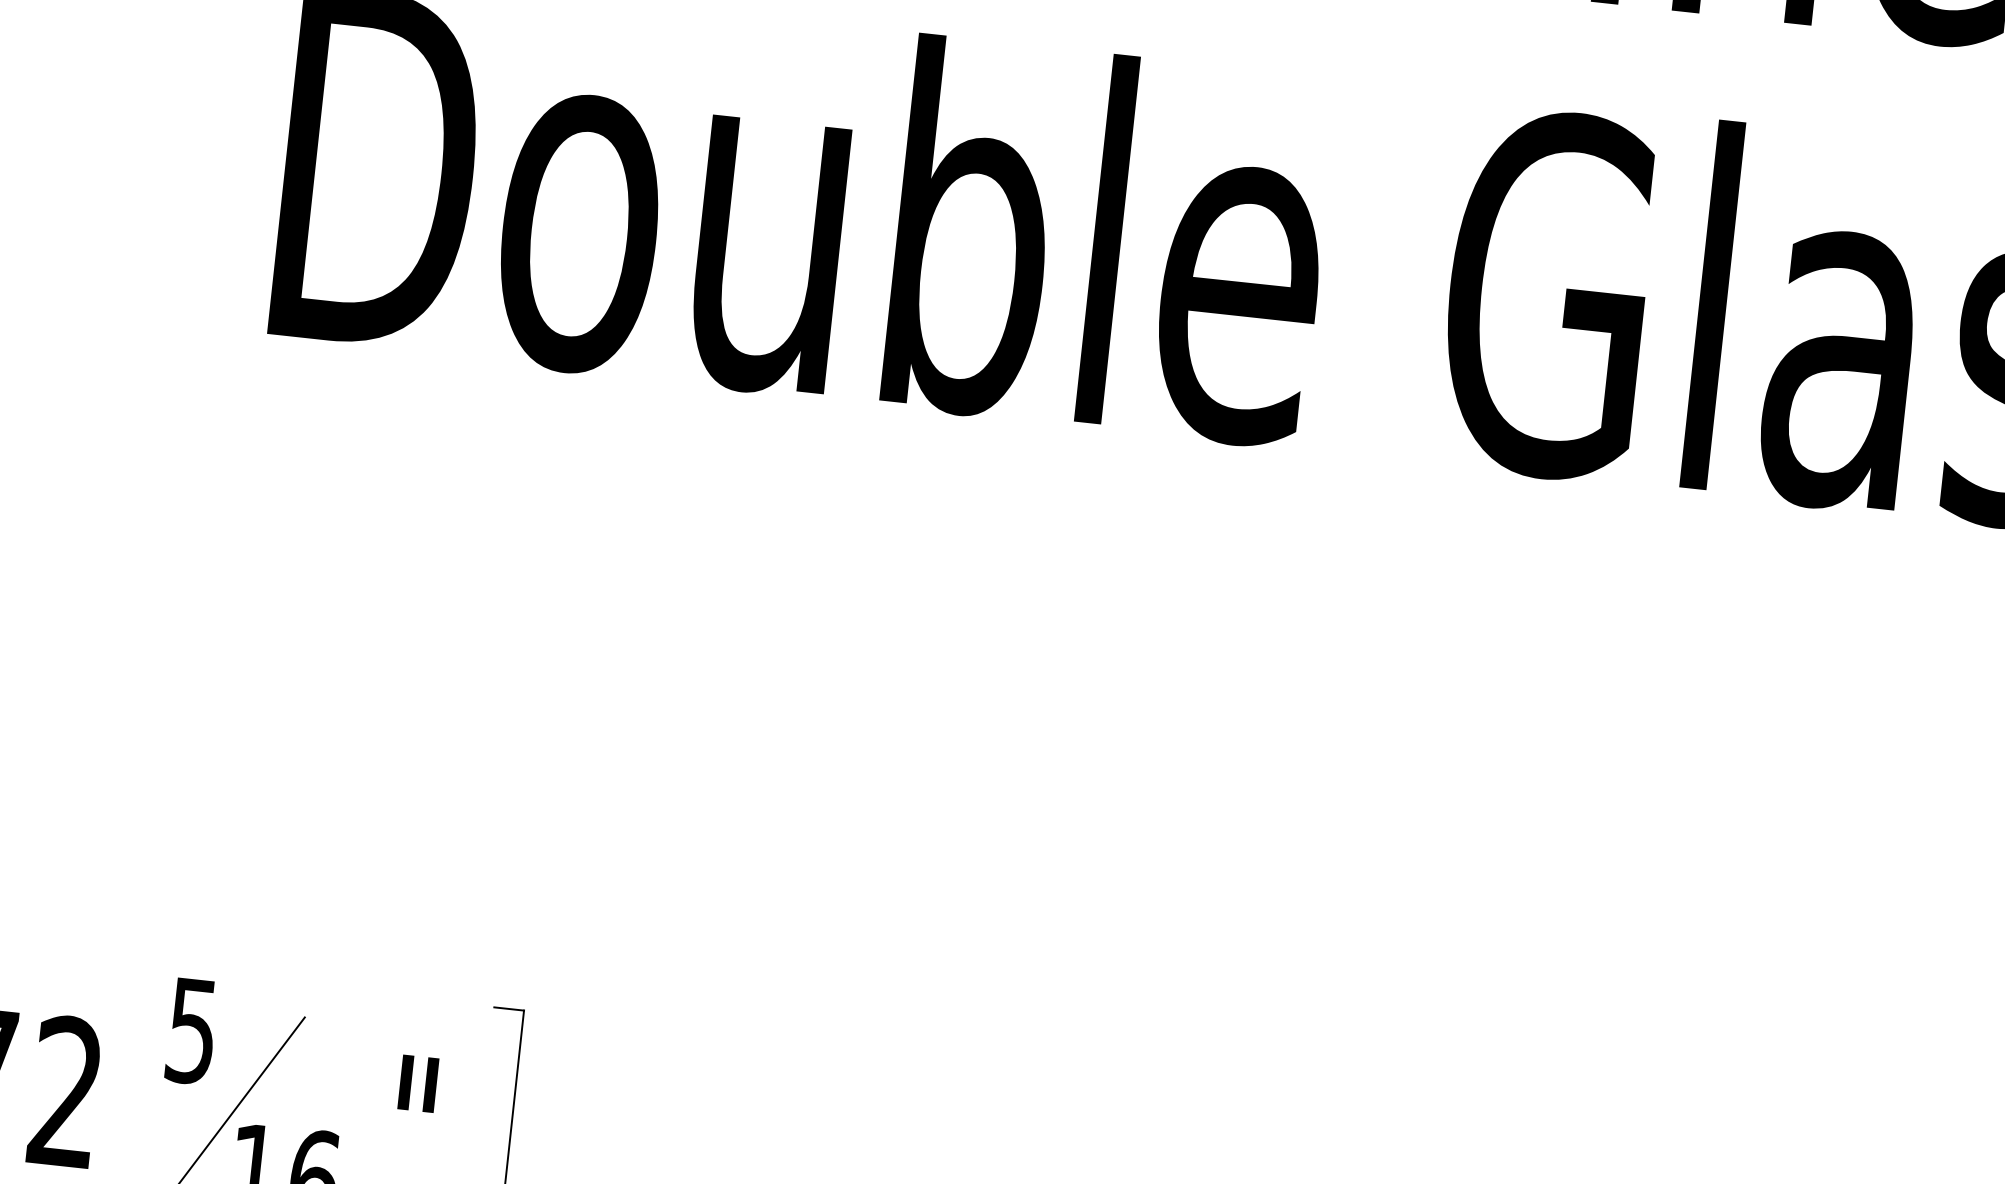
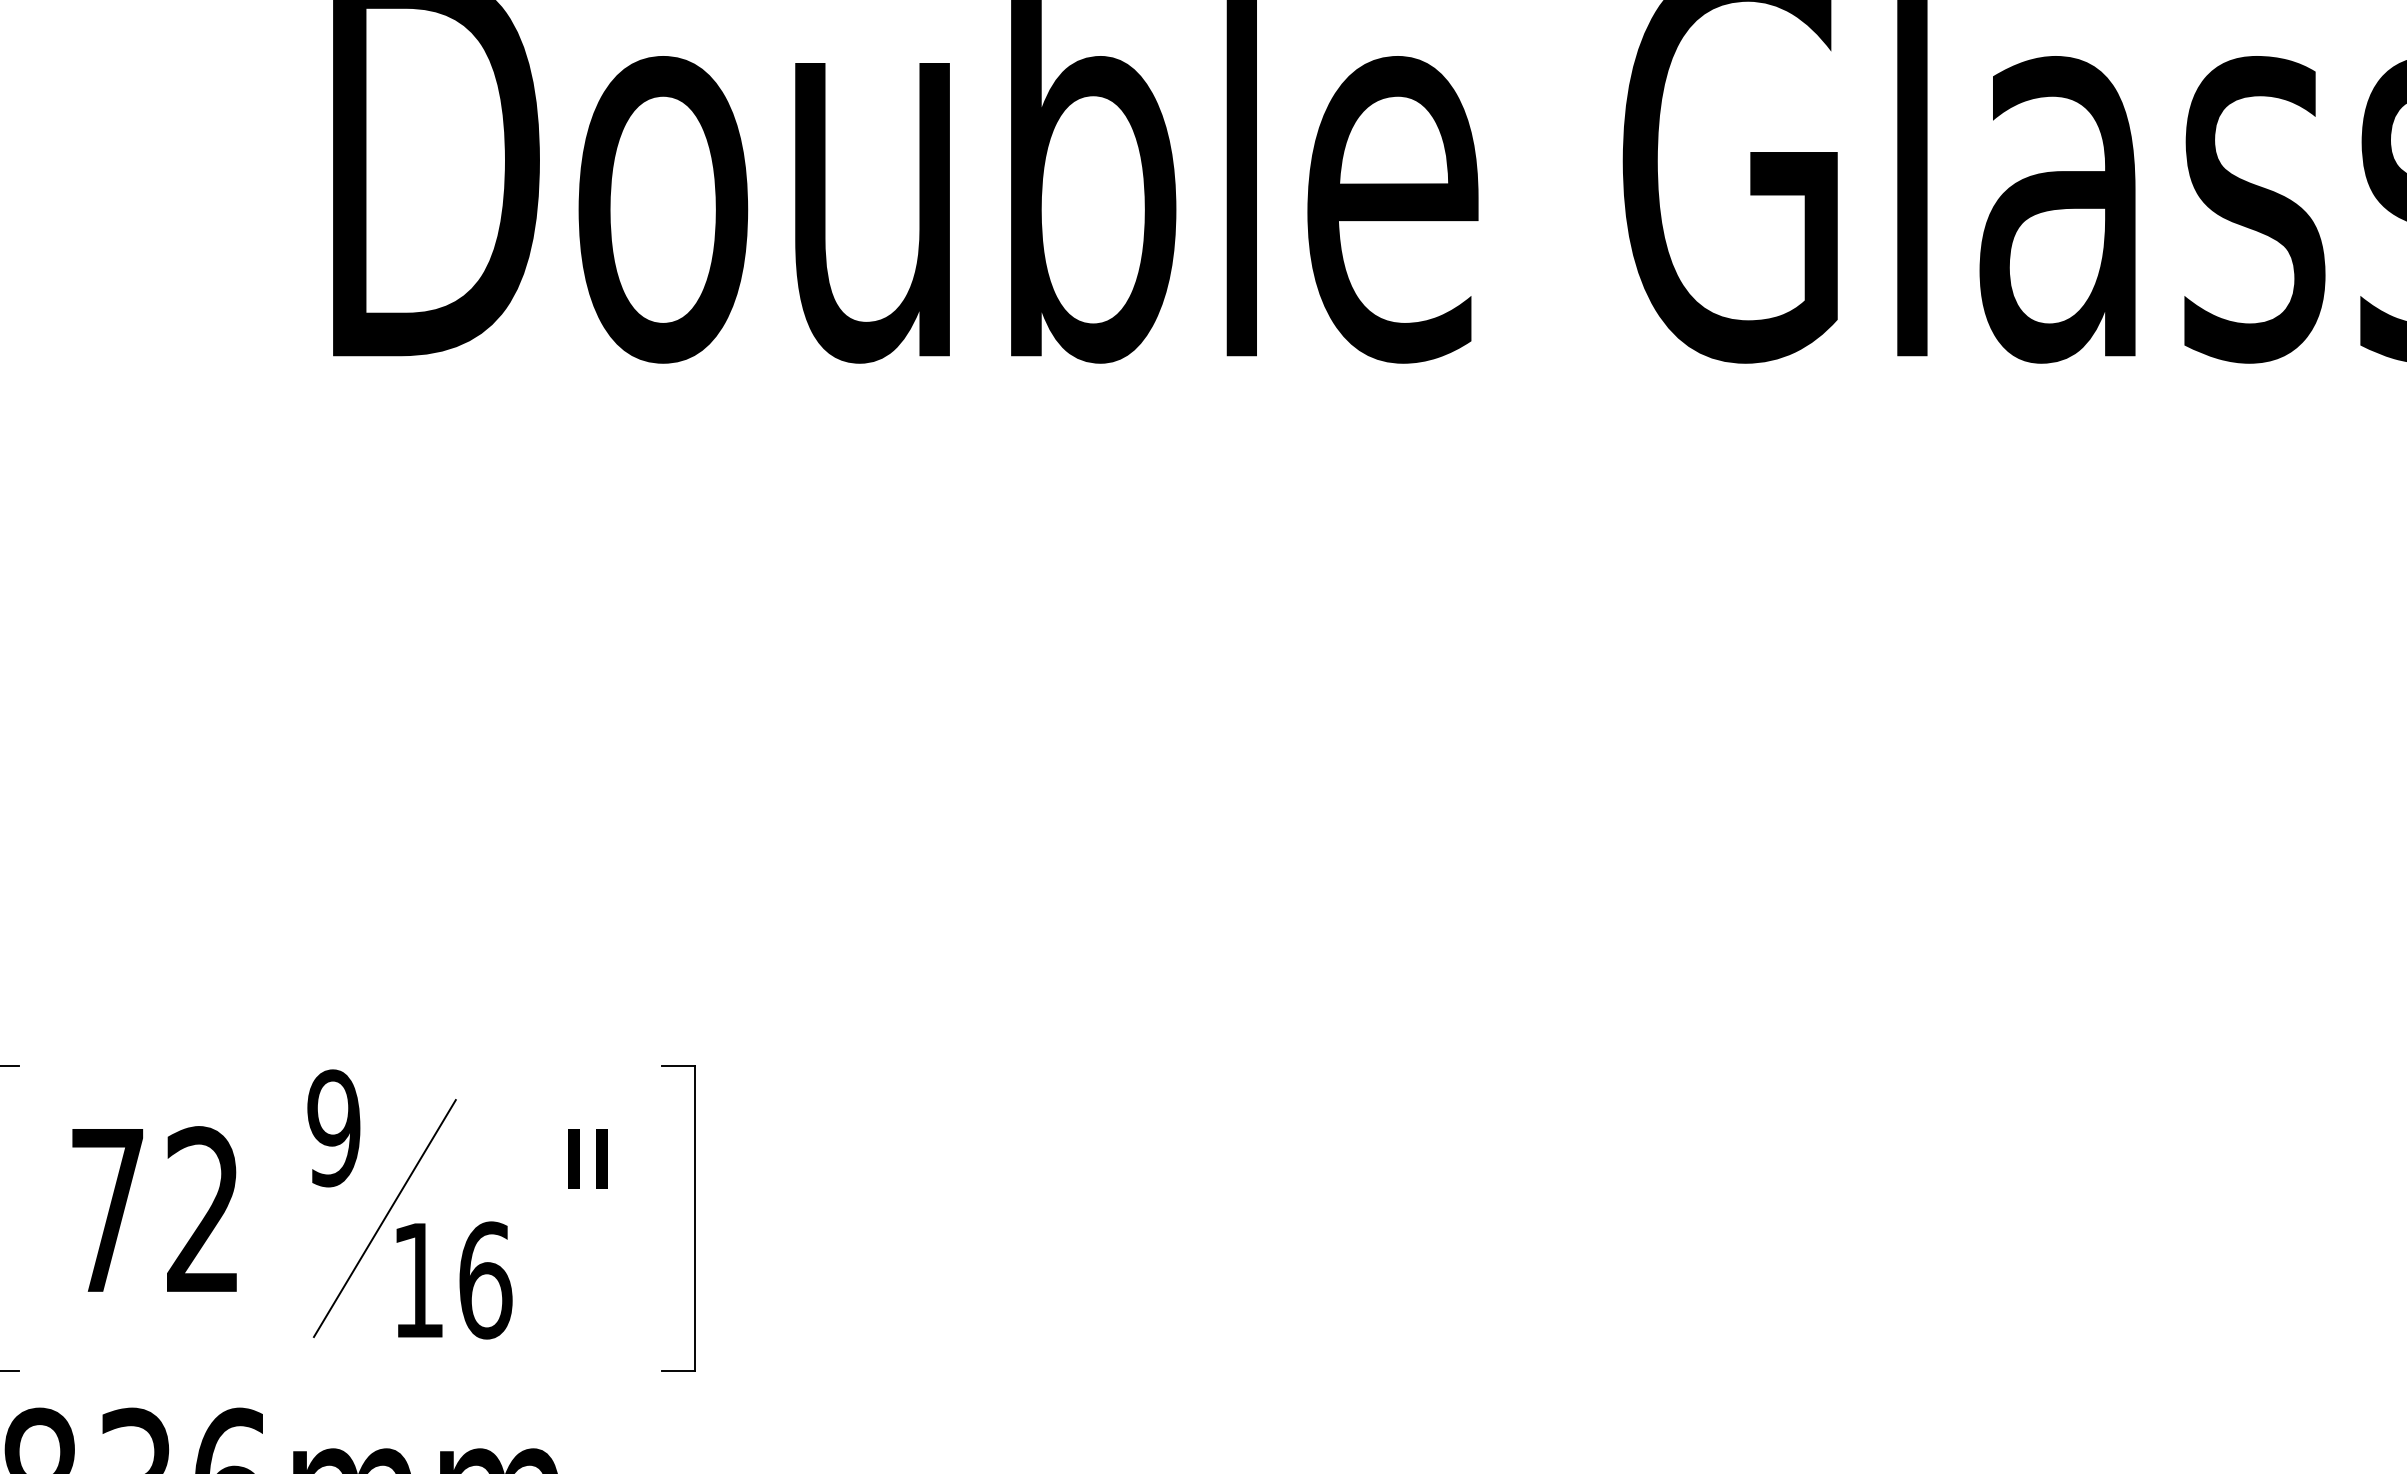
text: (191, 1031) -> (333, 1128), 5 -> 9

